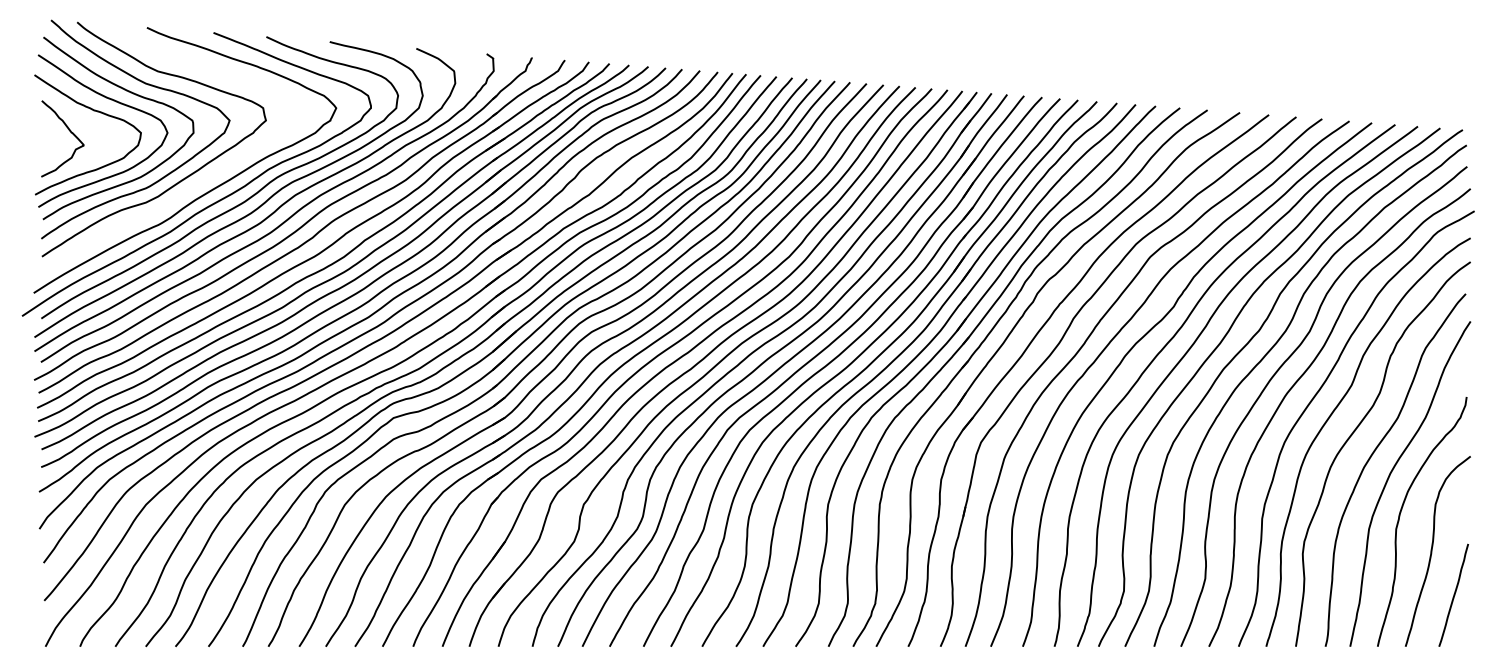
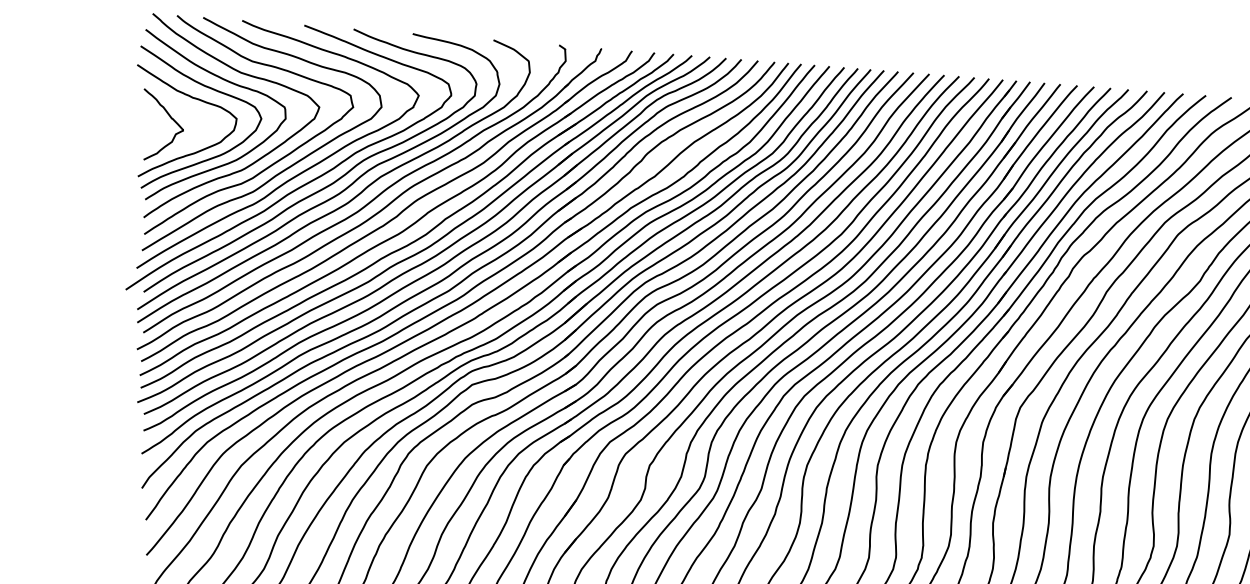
curve: (192, 186) -> (284, 168), added

